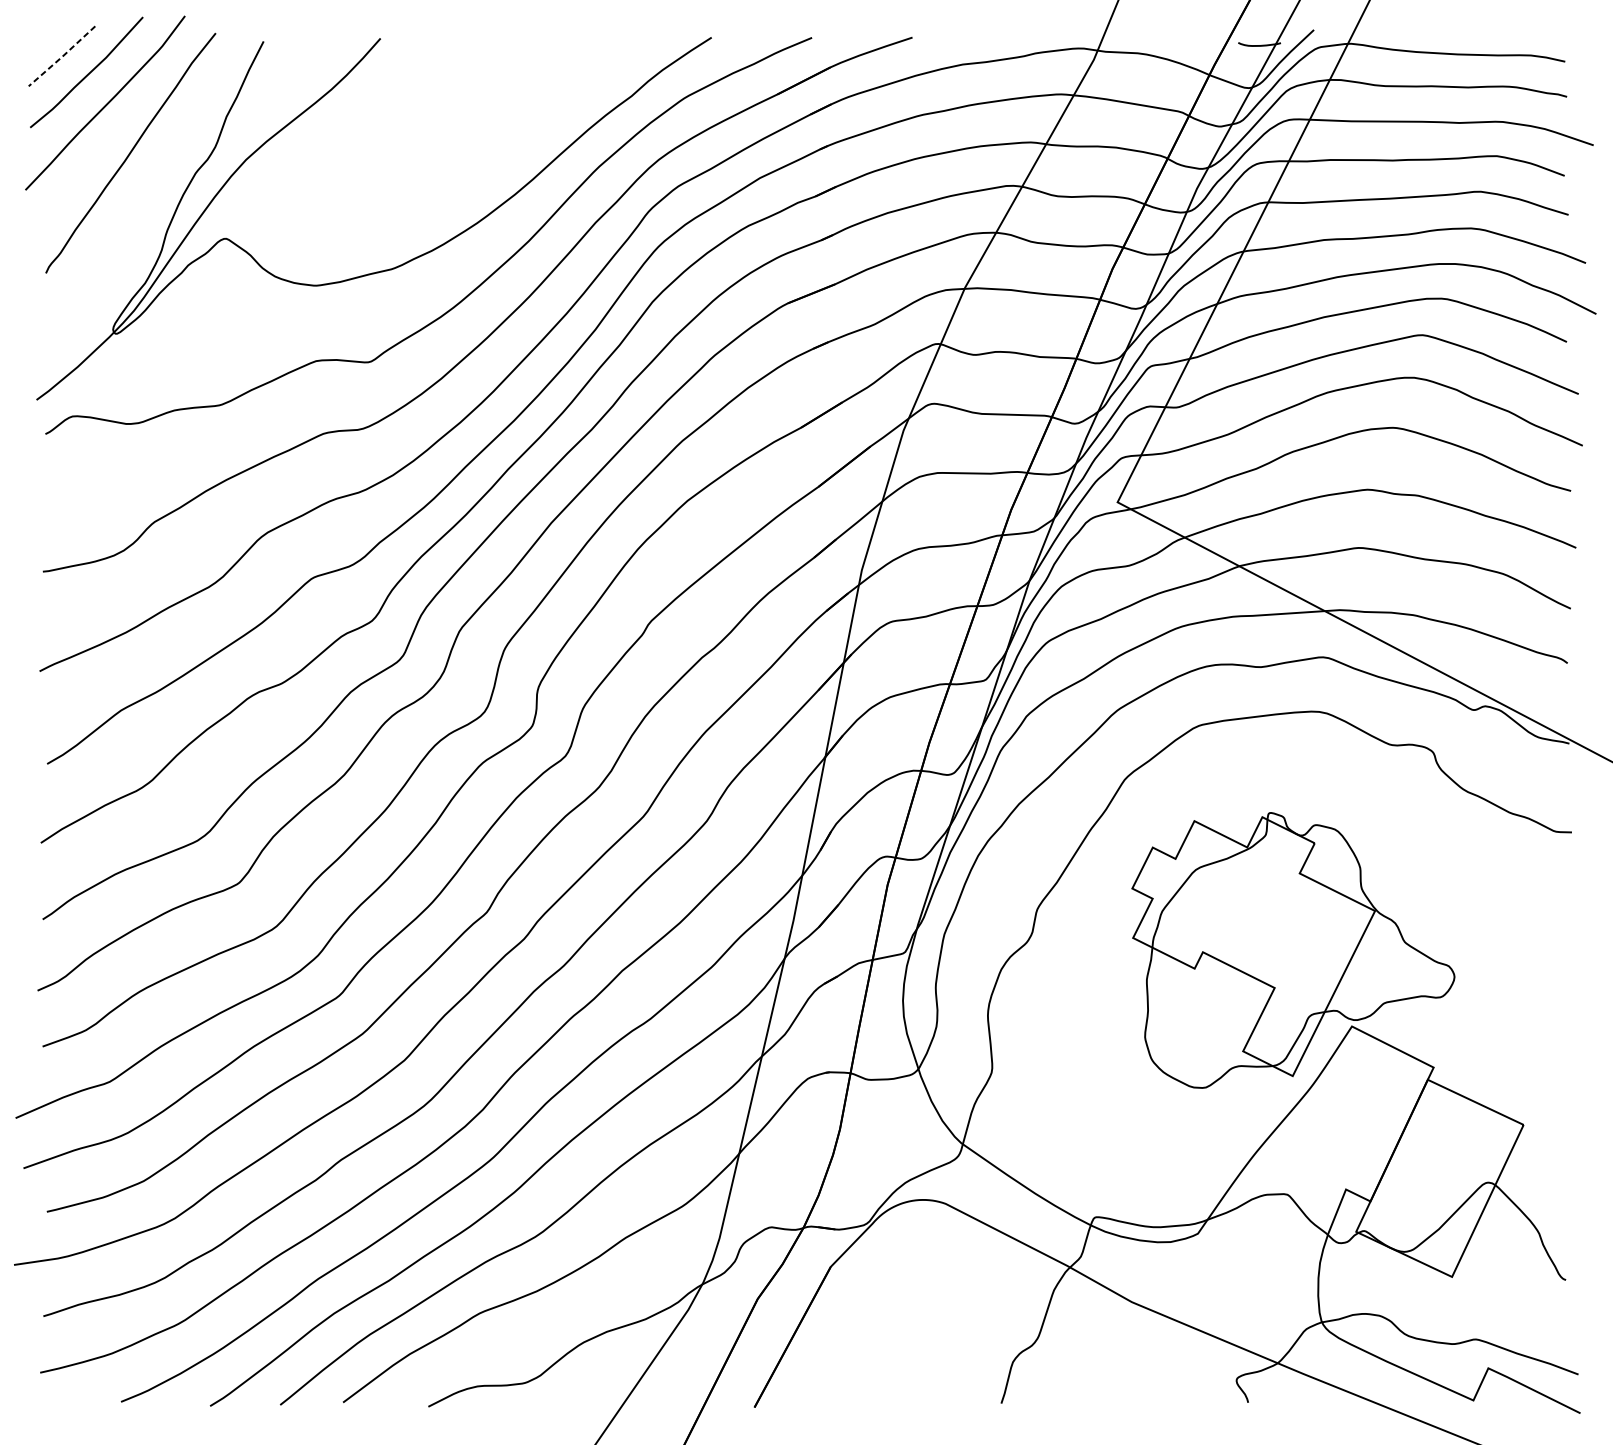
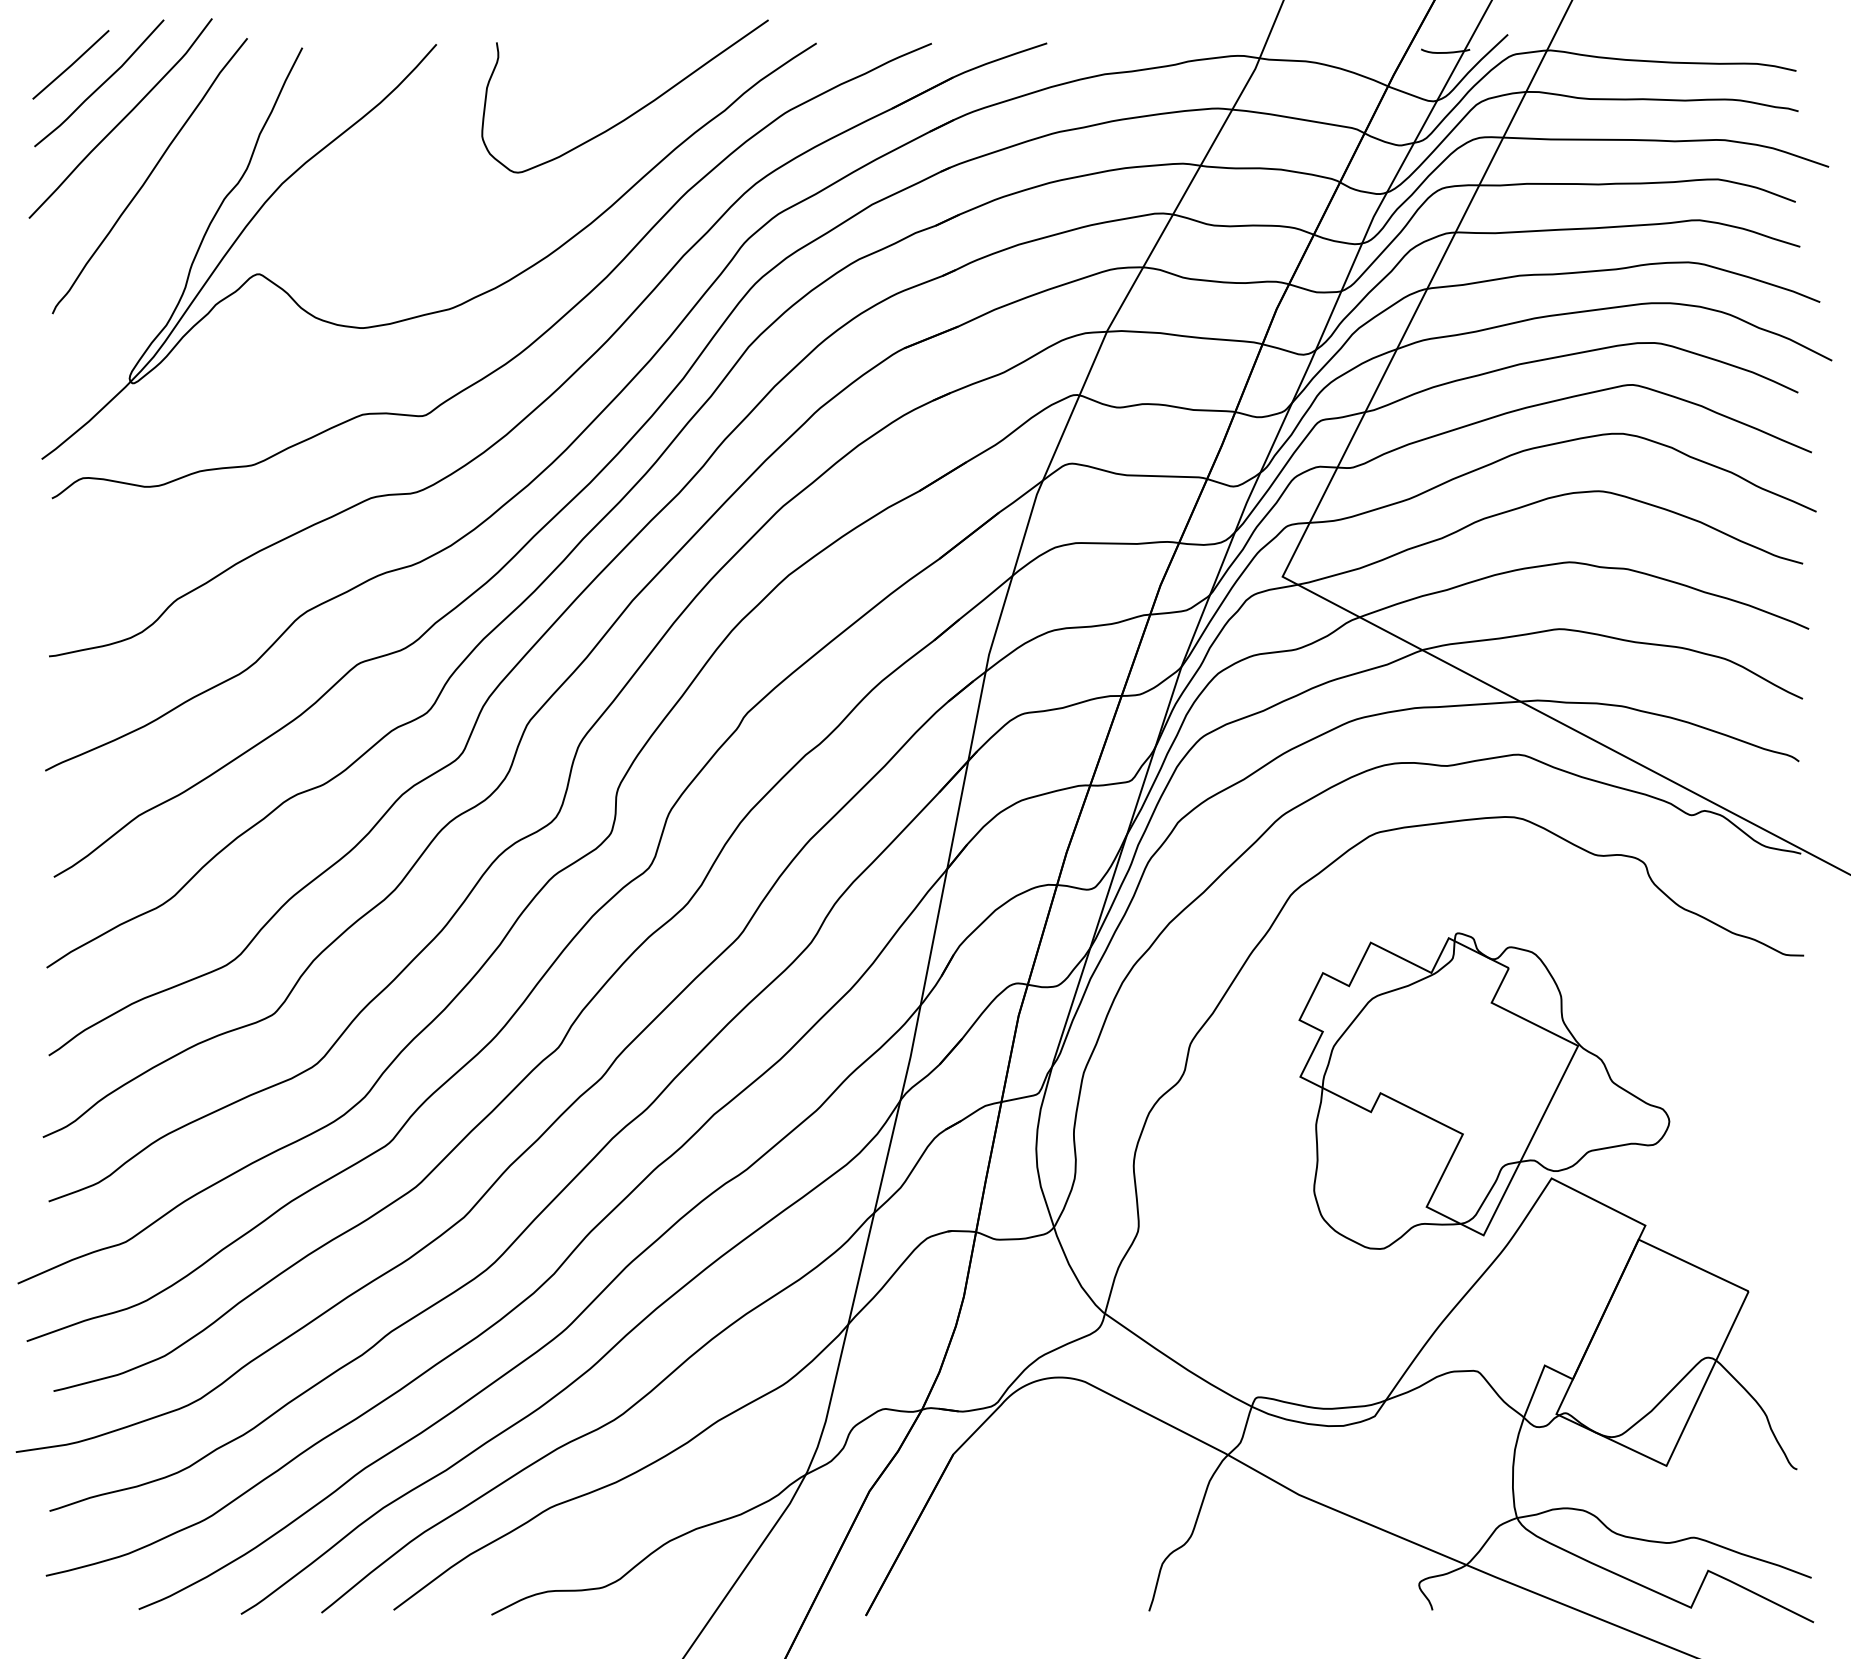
line: (62, 56) -> (71, 65), dashed -> solid
curve: (553, 96) -> (635, 111), added

